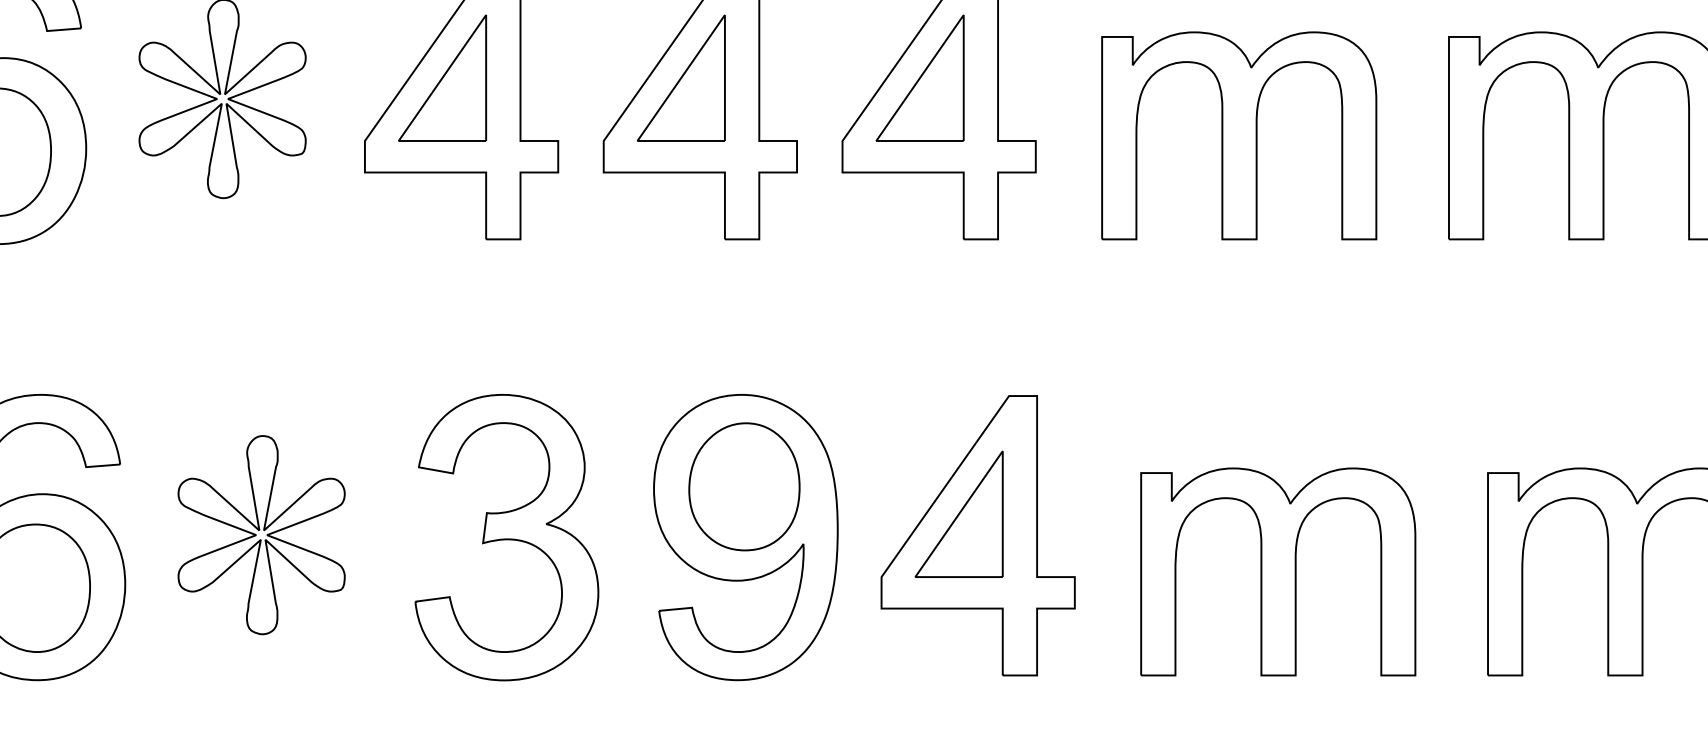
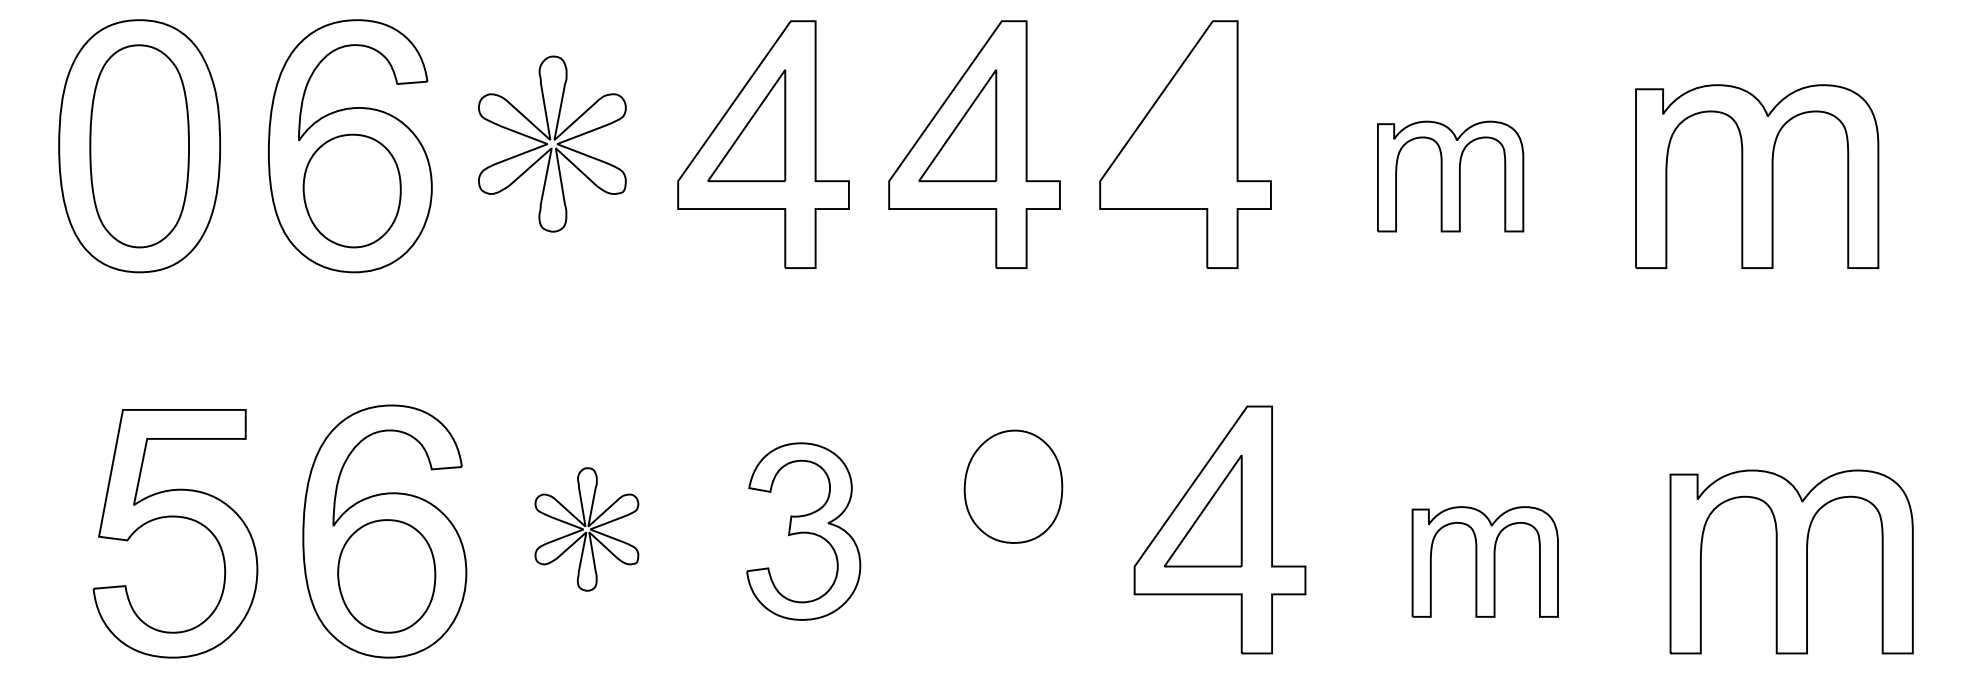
part: (919, 77) -> (1168, 125), removed
part: (1239, 135) -> (1450, 176), size x0.6
part: (261, 535) -> (586, 529), size x0.7
part: (506, 537) -> (803, 531), size x0.7
part: (745, 537) -> (1014, 531), removed
part: (1278, 571) -> (1485, 561), size x0.6

